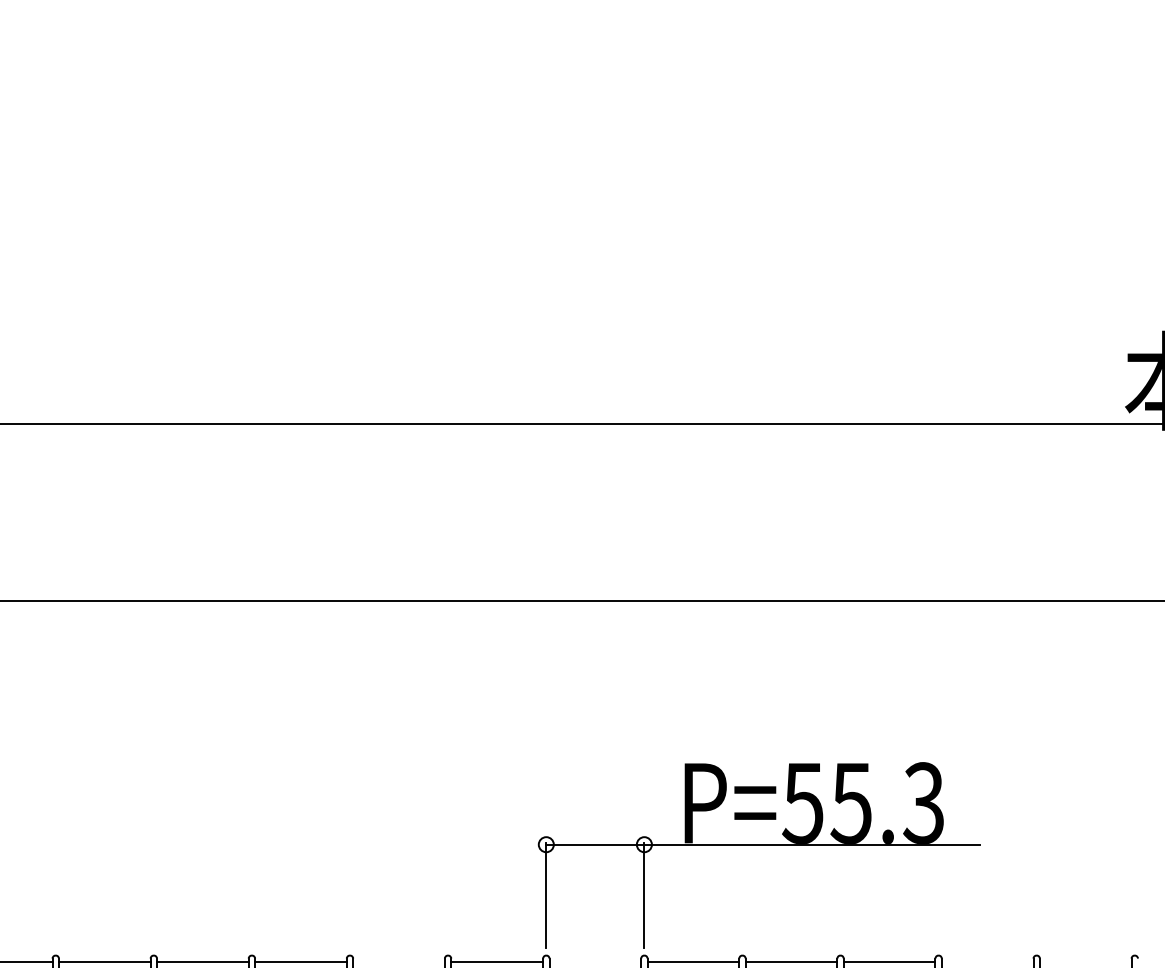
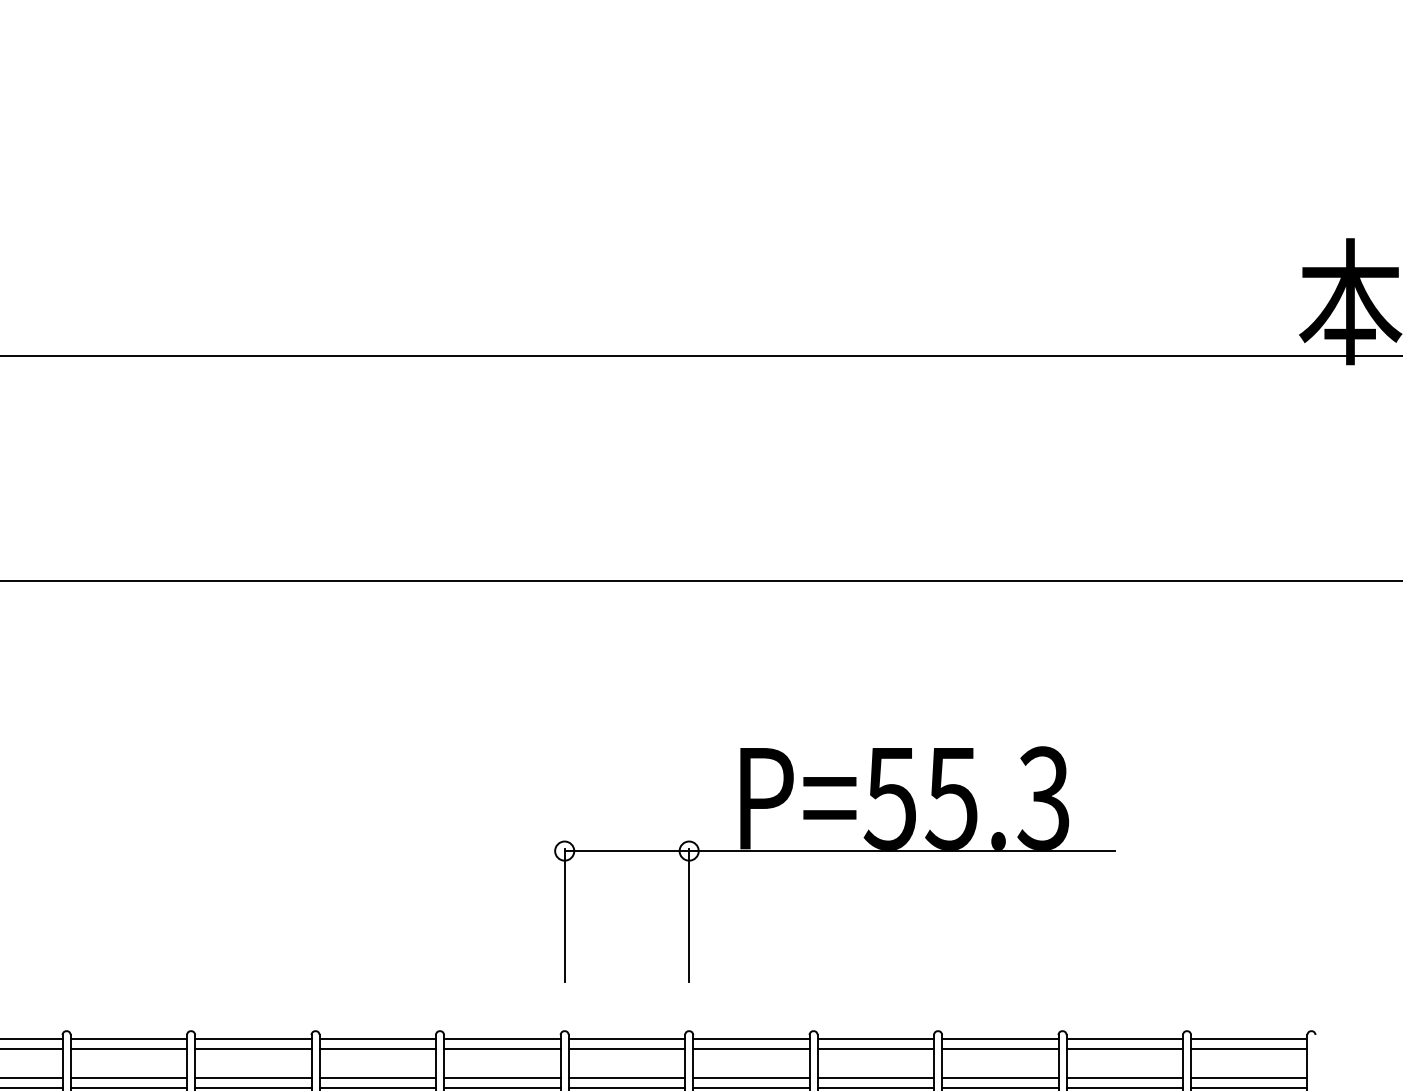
part: (758, 845) -> (833, 852), moved
line: (398, 961) -> (377, 1038), added
line: (595, 961) -> (627, 1038), added
line: (987, 961) -> (1124, 1038), added
line: (1085, 961) -> (1248, 1038), added

